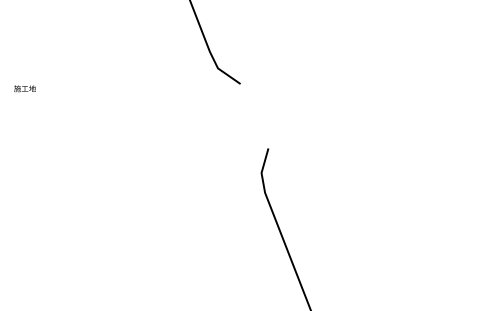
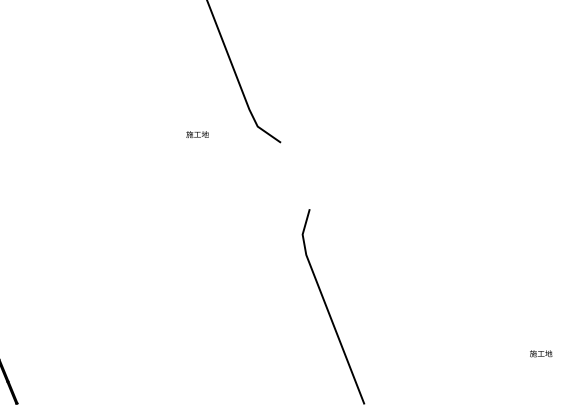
text: (24, 88) -> (197, 134), moved

